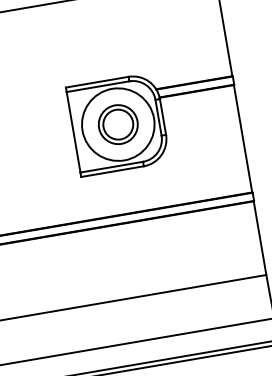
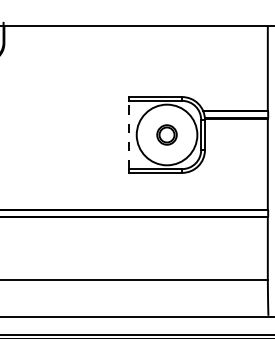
part: (117, 124) -> (166, 134), size x0.6
line: (73, 131) -> (129, 134), solid -> dashed

